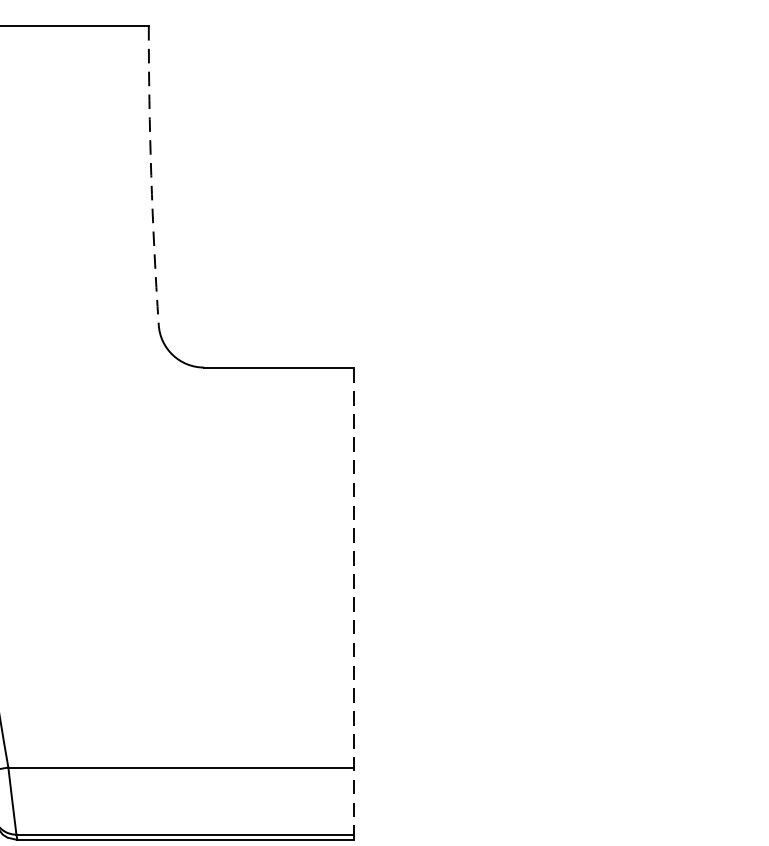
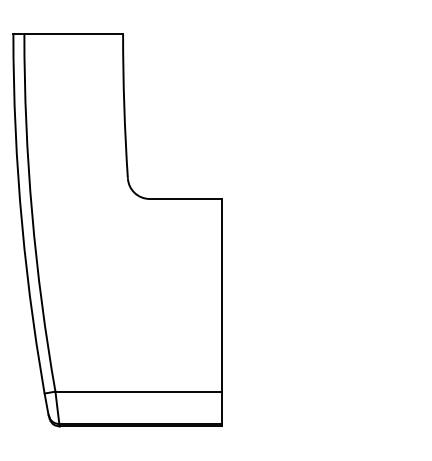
arc: (151, 175) -> (124, 106), dashed -> solid
line: (353, 603) -> (221, 312), dashed -> solid

